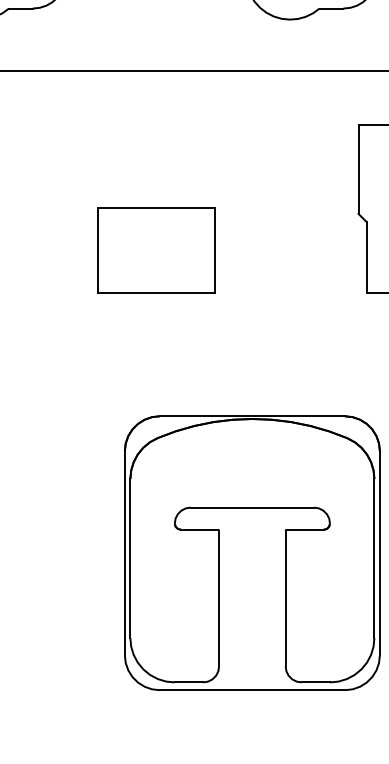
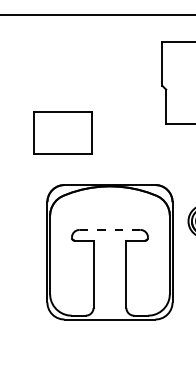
part: (155, 248) -> (62, 132), moved
line: (253, 506) -> (110, 229), solid -> dashed

